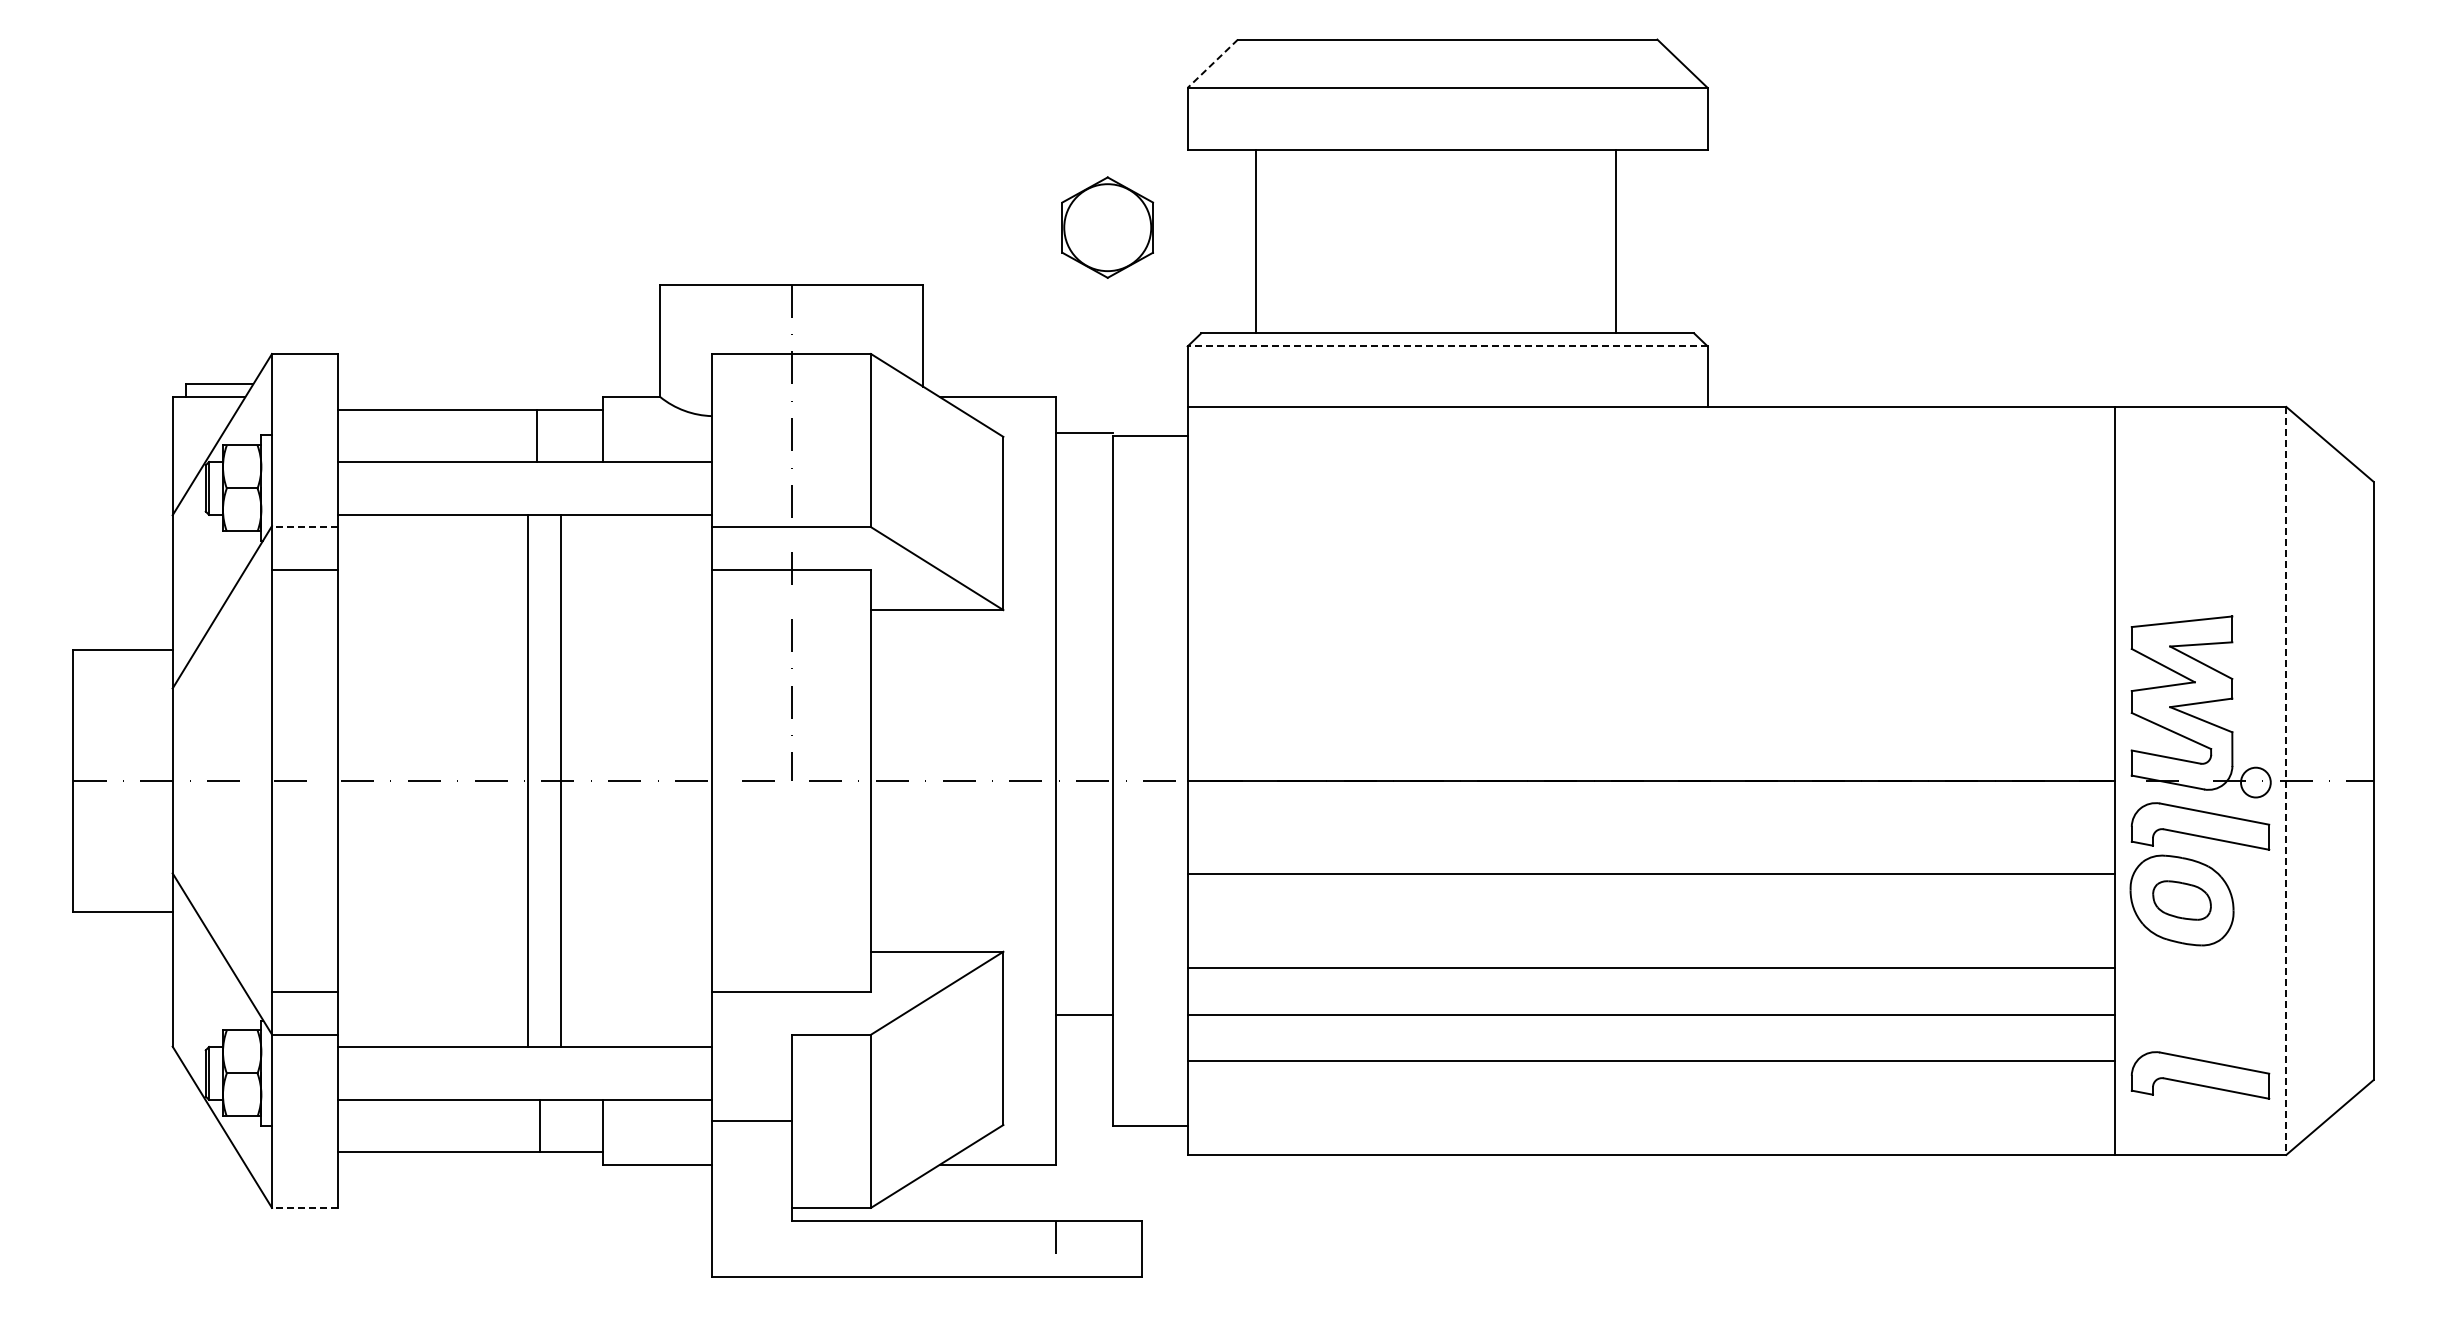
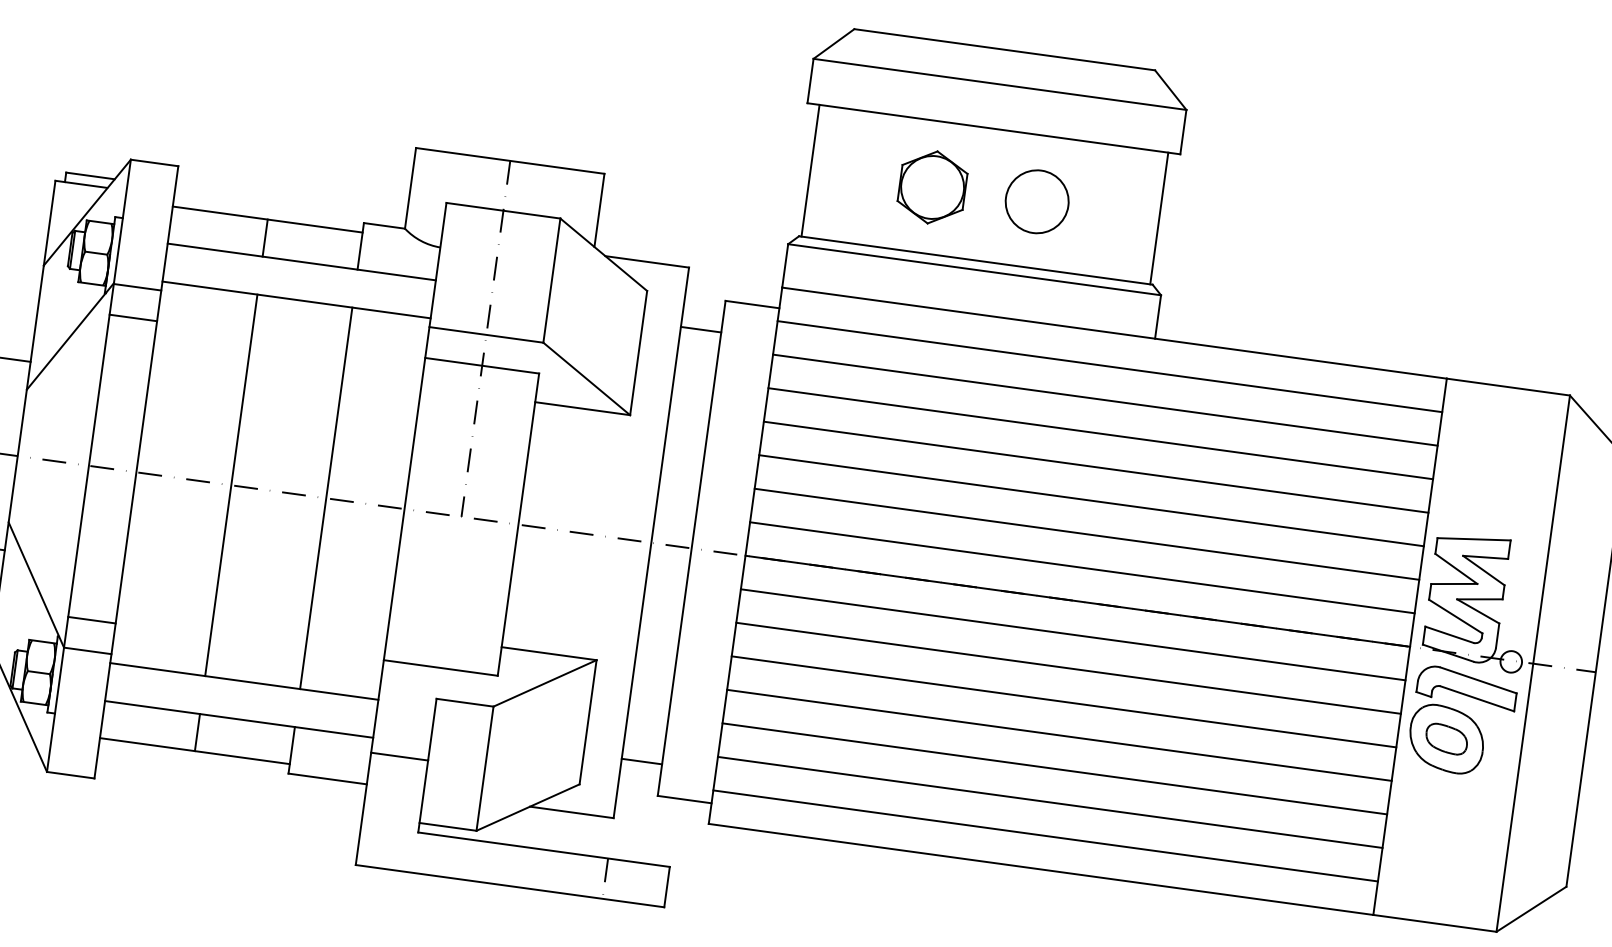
line: (1212, 63) -> (833, 43), dashed -> solid
part: (1107, 227) -> (932, 187), moved
line: (1255, 241) -> (810, 170), moved
circle: (1520, 241) -> (1037, 201), added
line: (1615, 241) -> (1159, 218), moved
line: (1447, 346) -> (974, 269), dashed -> solid
line: (1084, 432) -> (701, 329), moved
line: (536, 435) -> (265, 237), moved
line: (1650, 453) -> (1109, 366), added
line: (1650, 500) -> (1104, 400), added
line: (304, 527) -> (137, 287), dashed -> solid
line: (1650, 547) -> (1100, 433), added
line: (1650, 593) -> (1095, 466), added
line: (1650, 640) -> (1091, 500), added
line: (1650, 687) -> (1086, 534), added
line: (1650, 734) -> (1081, 567), added
line: (527, 780) -> (231, 485), moved
line: (560, 780) -> (325, 497), moved
line: (2286, 780) -> (1533, 663), dashed -> solid
line: (1650, 827) -> (1072, 634), added
line: (1650, 921) -> (1063, 702), added
line: (1084, 1015) -> (641, 761), moved
part: (2200, 1075) -> (1442, 866), removed
line: (1650, 1108) -> (1045, 836), added
line: (539, 1125) -> (197, 732), moved
line: (304, 1207) -> (70, 774), dashed -> solid

